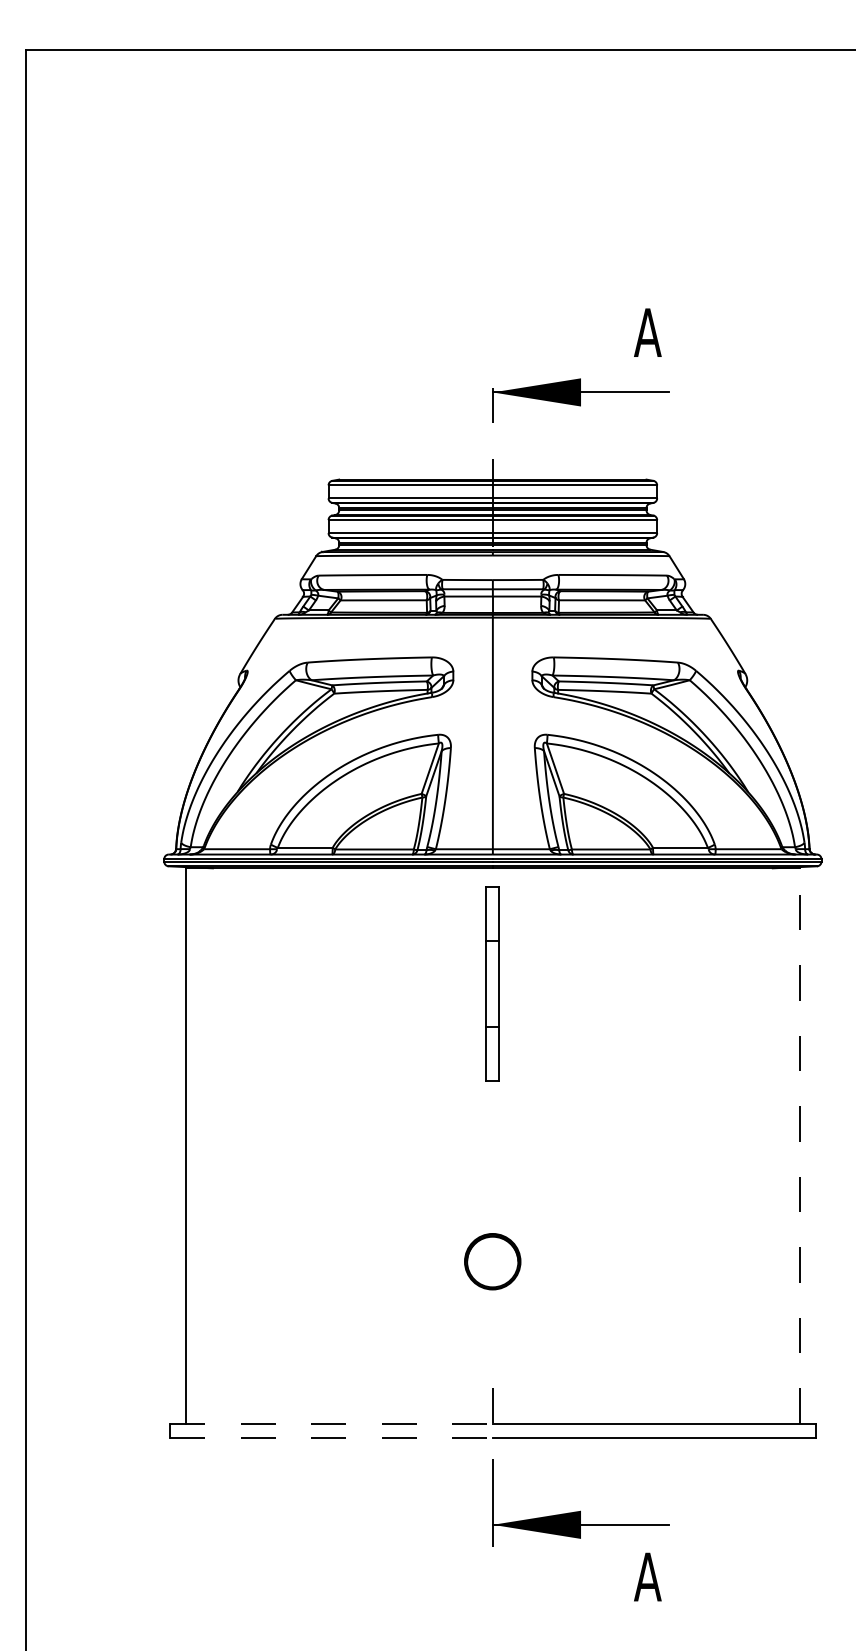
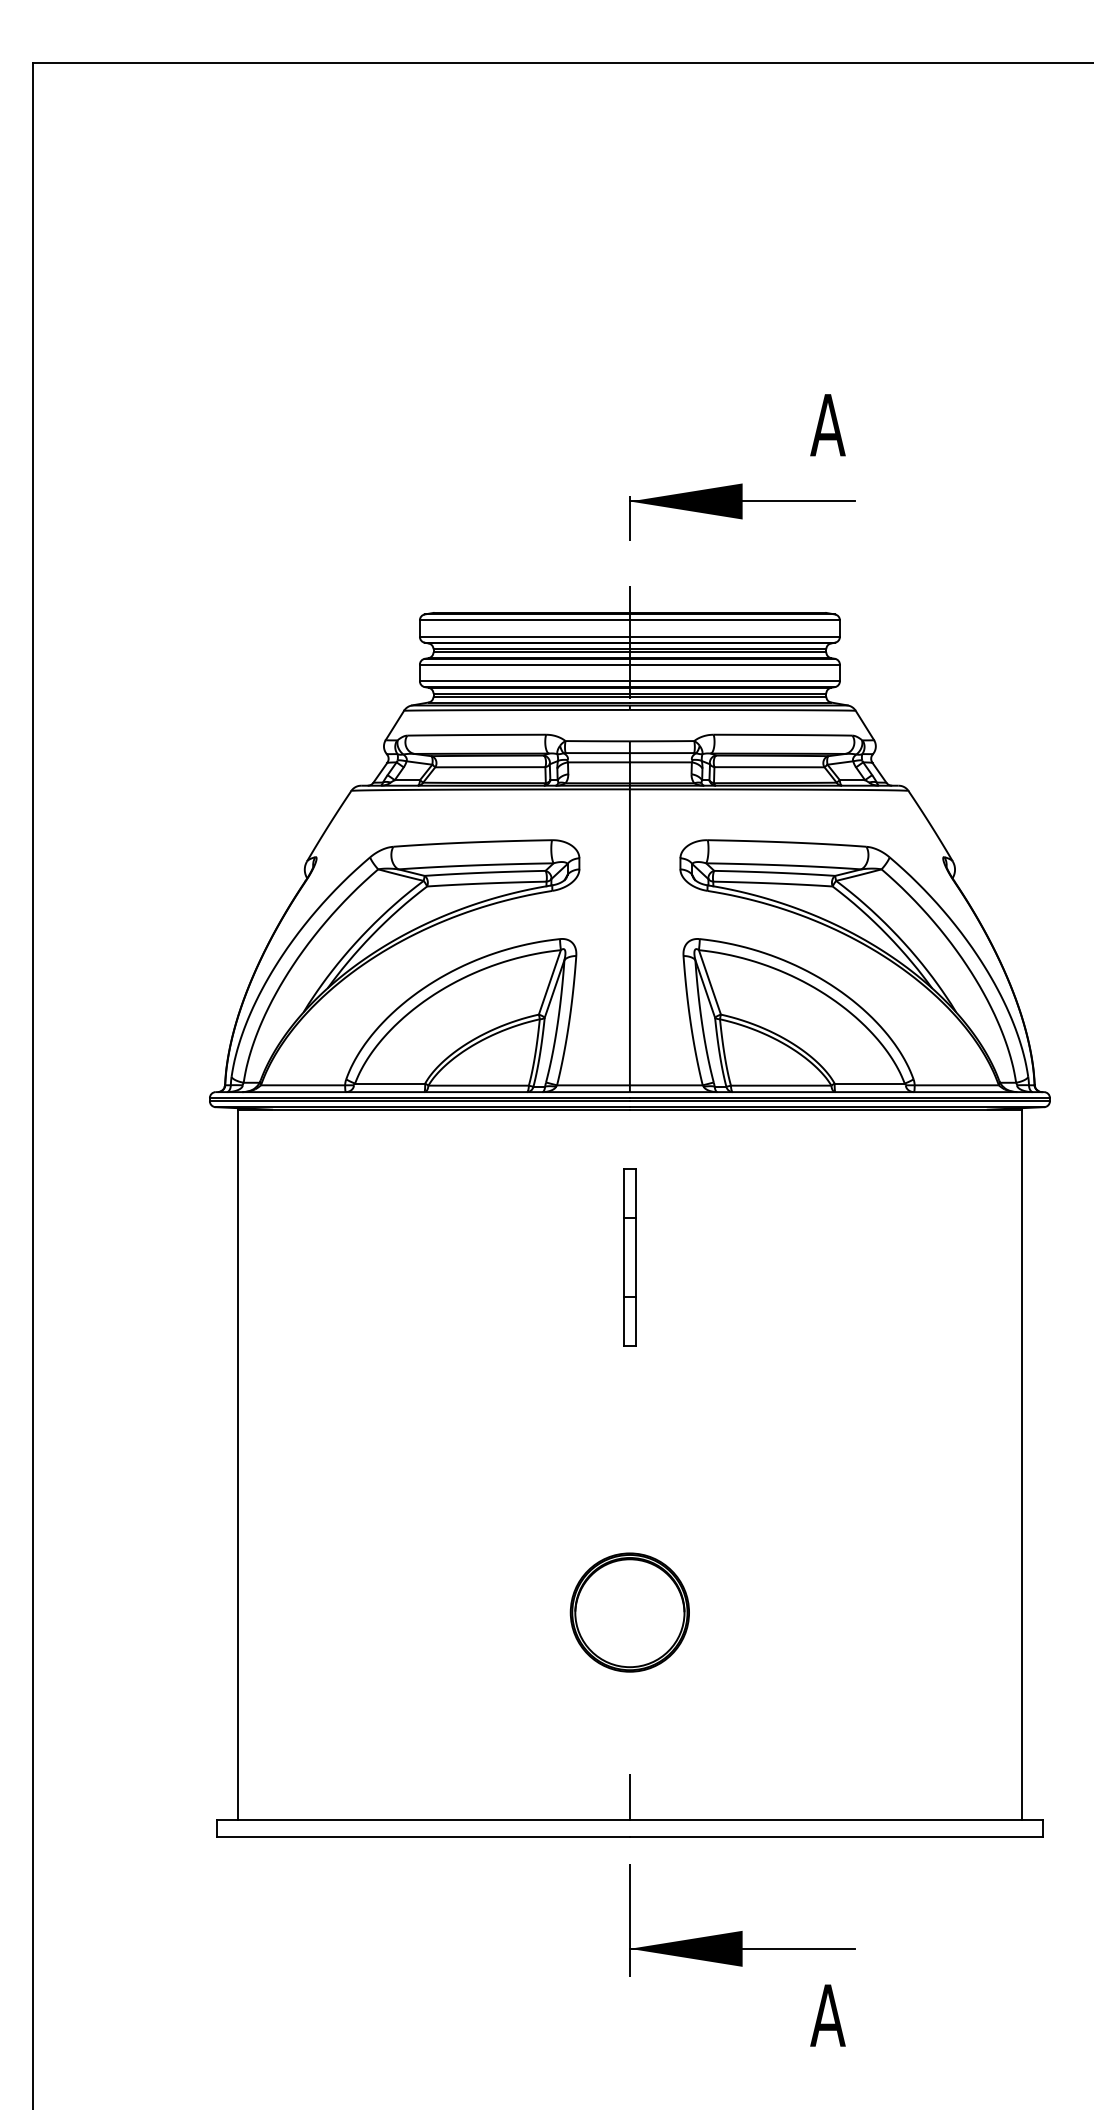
part: (492, 983) -> (629, 1257), size x0.71
line: (799, 1145) -> (1021, 1464), dashed -> solid
part: (492, 1261) -> (629, 1612), size x1.67
line: (332, 1423) -> (424, 1819), dashed -> solid
line: (332, 1437) -> (424, 1837), dashed -> solid

